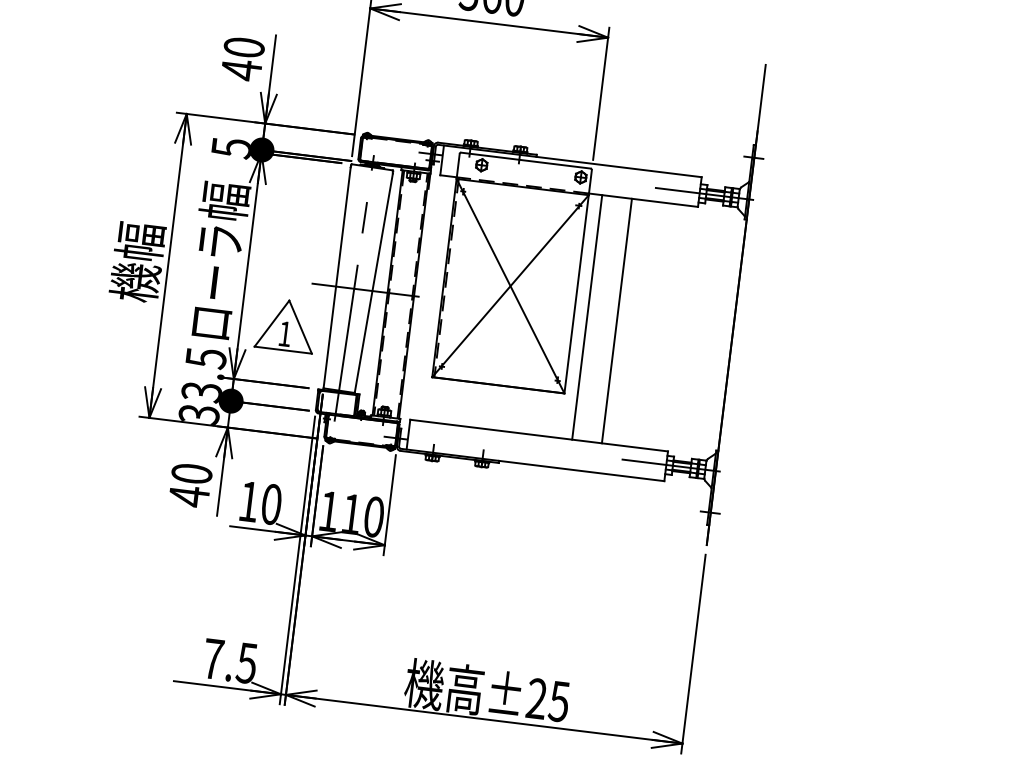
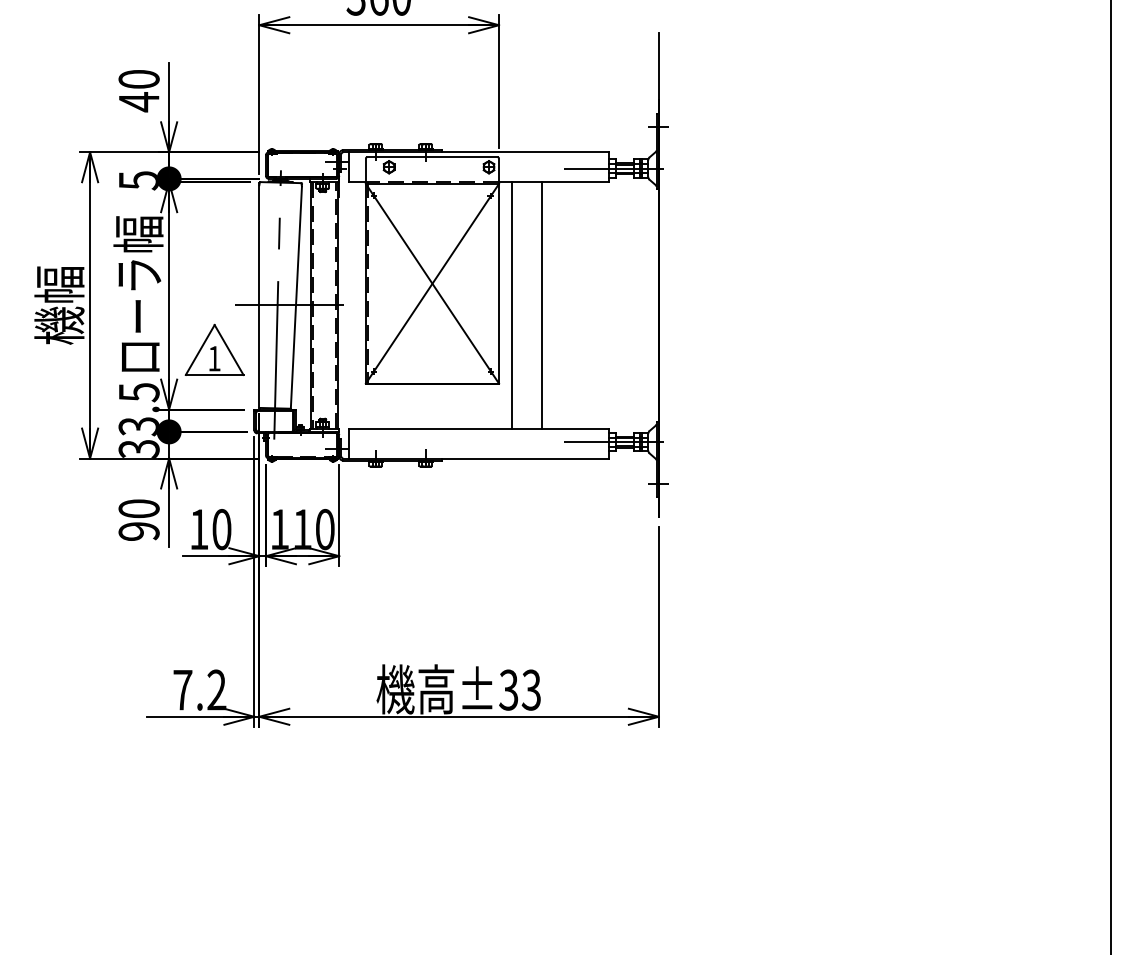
text: (188, 496) -> (138, 531), 40 -> 90
text: (246, 662) -> (216, 689), 7.5 -> 7.2
text: (547, 699) -> (519, 689), ±25 -> ±33

